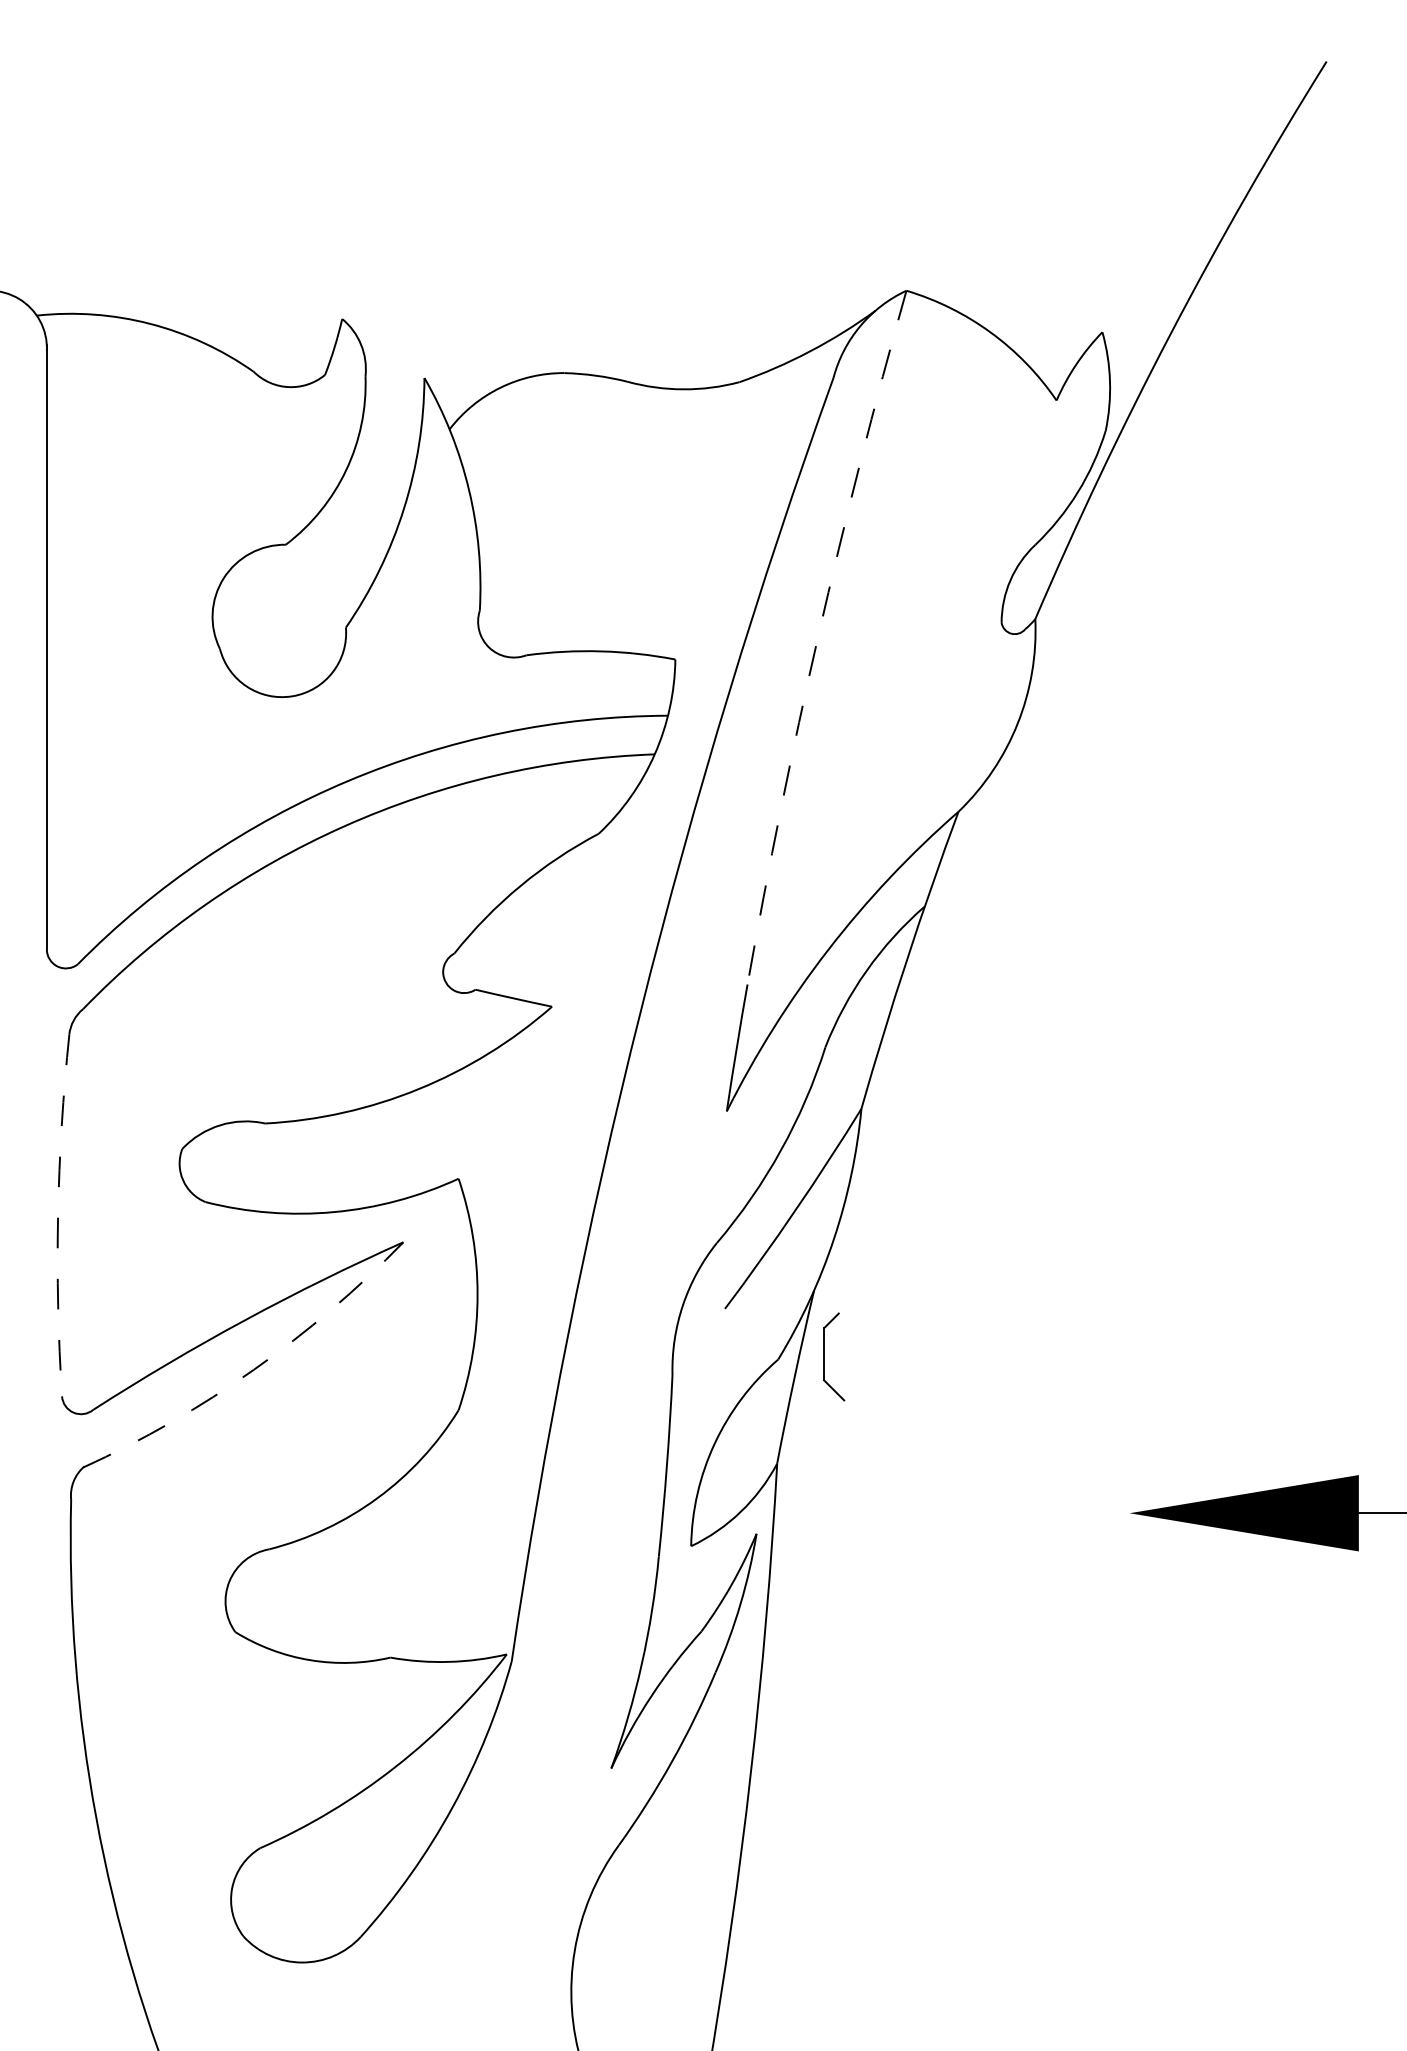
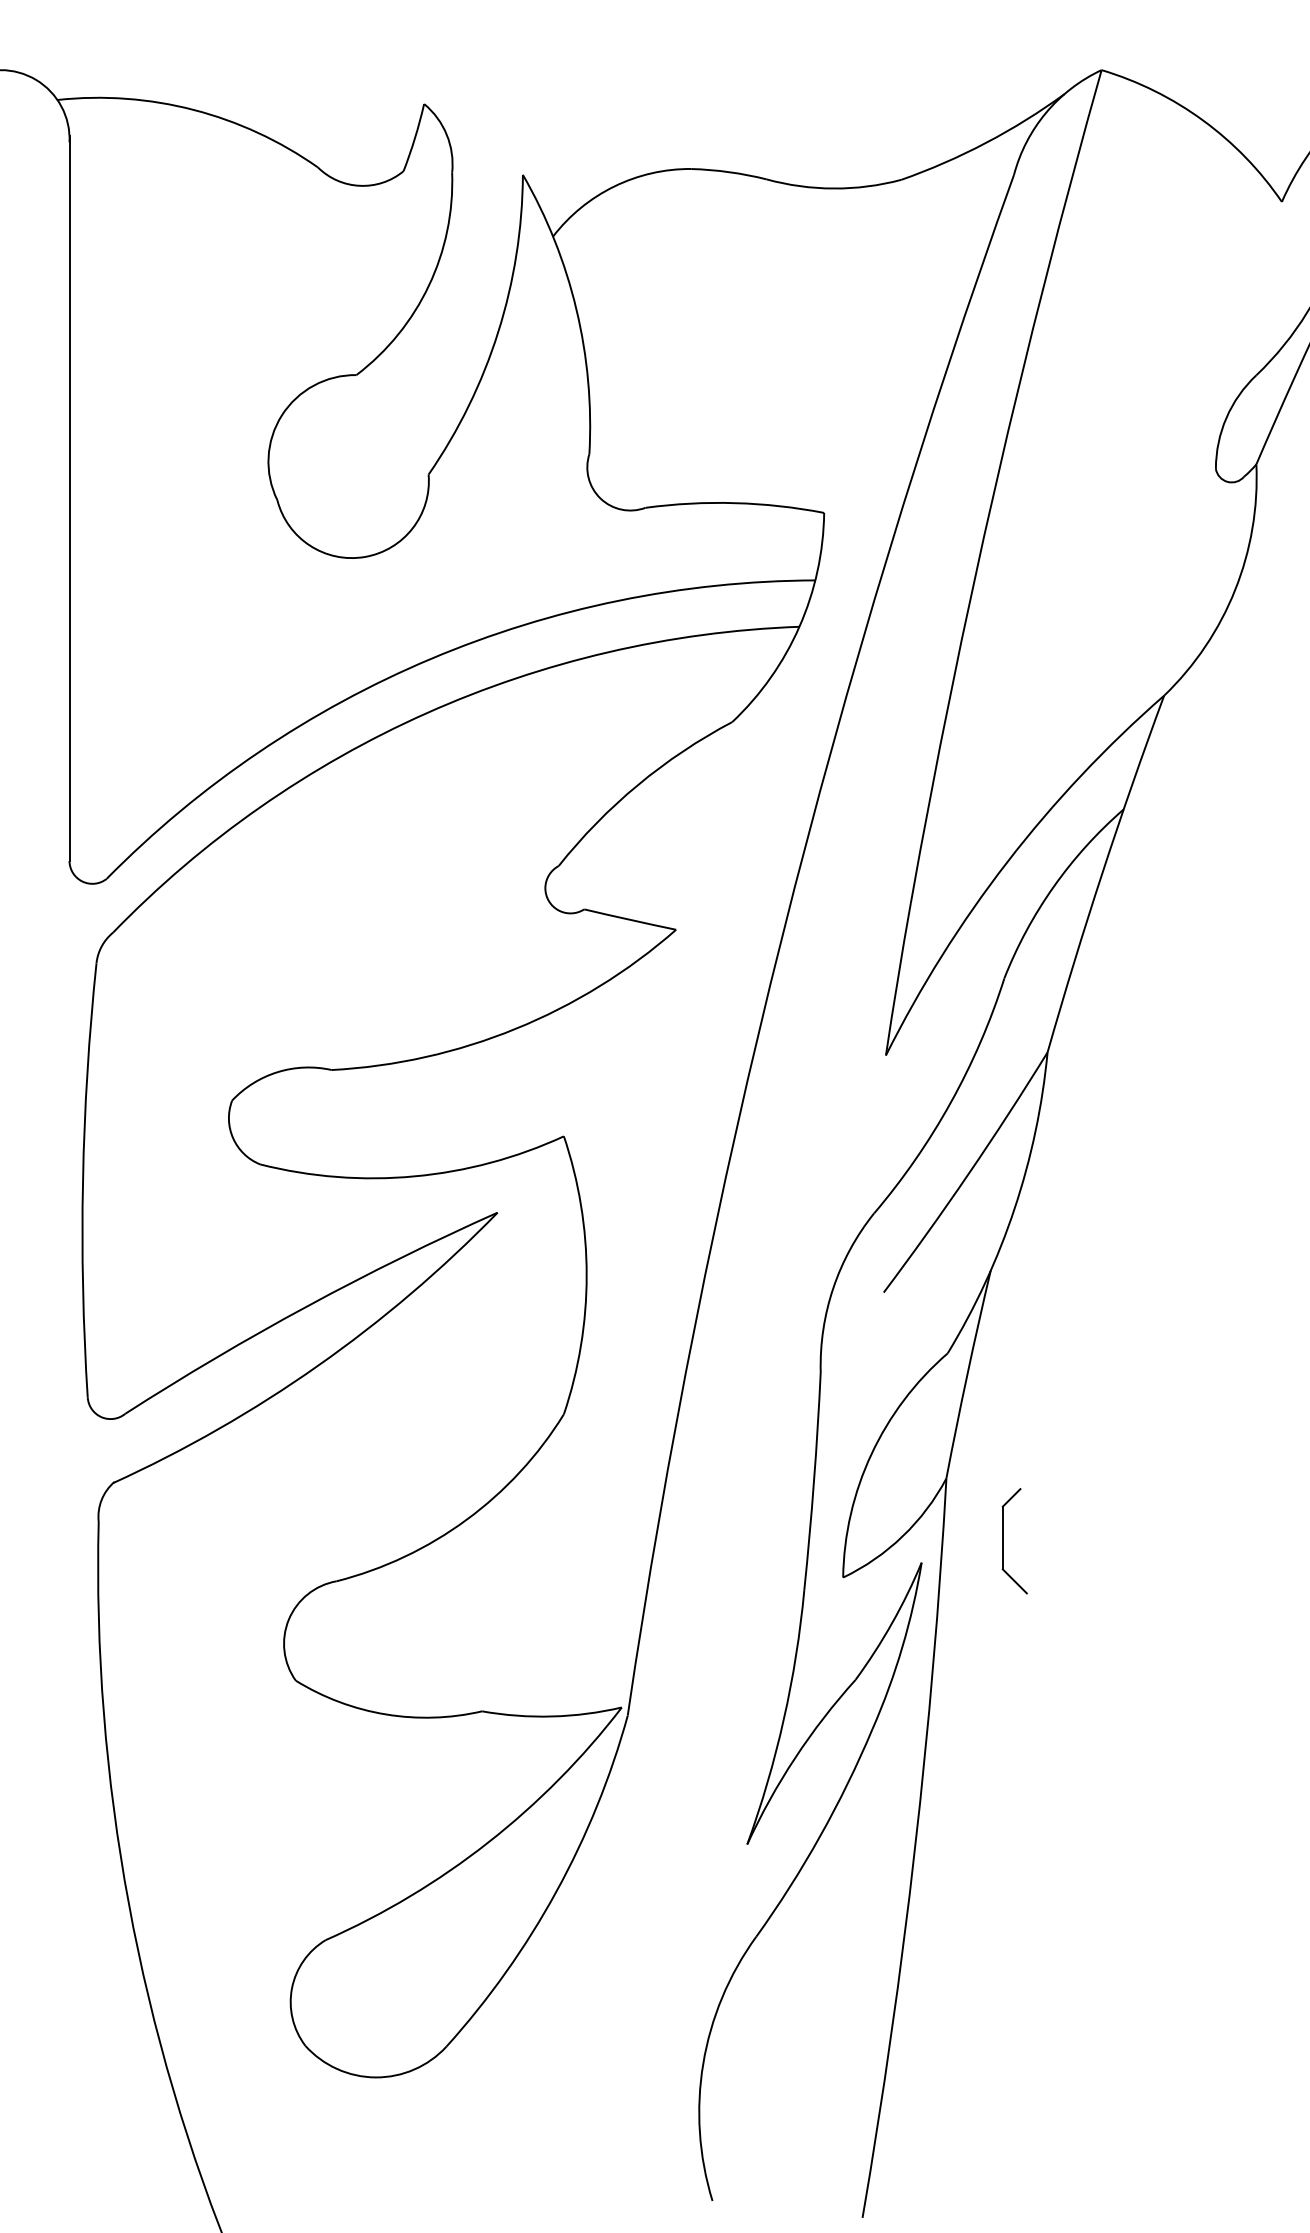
arc: (818, 635) -> (996, 484), dashed -> solid
arc: (58, 1215) -> (83, 1180), dashed -> solid
part: (824, 1356) -> (1003, 1540), moved
arc: (253, 1369) -> (317, 1365), dashed -> solid

